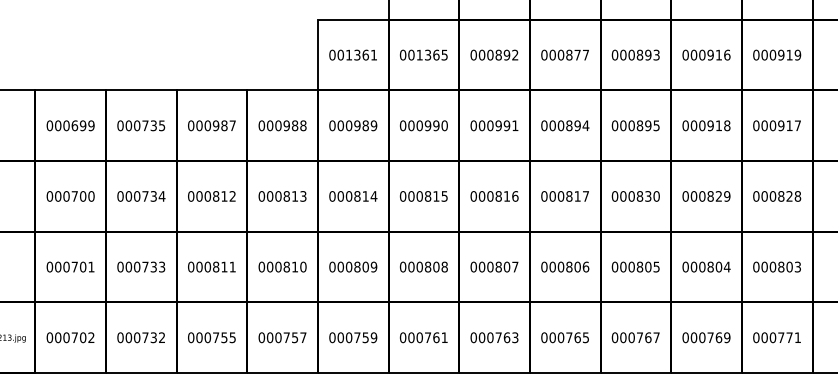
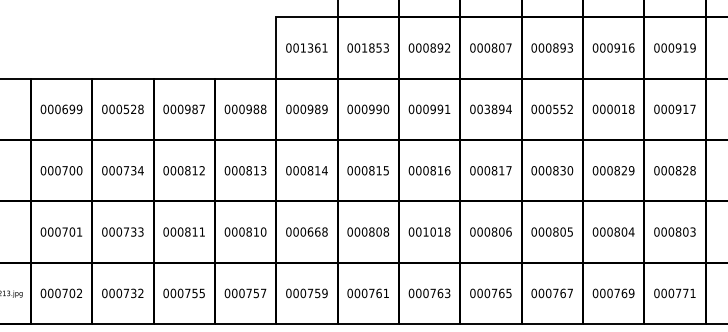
text: (435, 54) -> (378, 47), 001365 -> 001853
text: (577, 54) -> (501, 47), 000877 -> 000807
text: (153, 125) -> (133, 109), 000735 -> 000528
text: (560, 125) -> (486, 109), 000894 -> 003894
text: (647, 125) -> (562, 109), 000895 -> 000552
text: (710, 125) -> (617, 109), 000918 -> 000018
text: (365, 266) -> (317, 231), 000809 -> 000668
text: (502, 266) -> (436, 231), 000807 -> 001018

